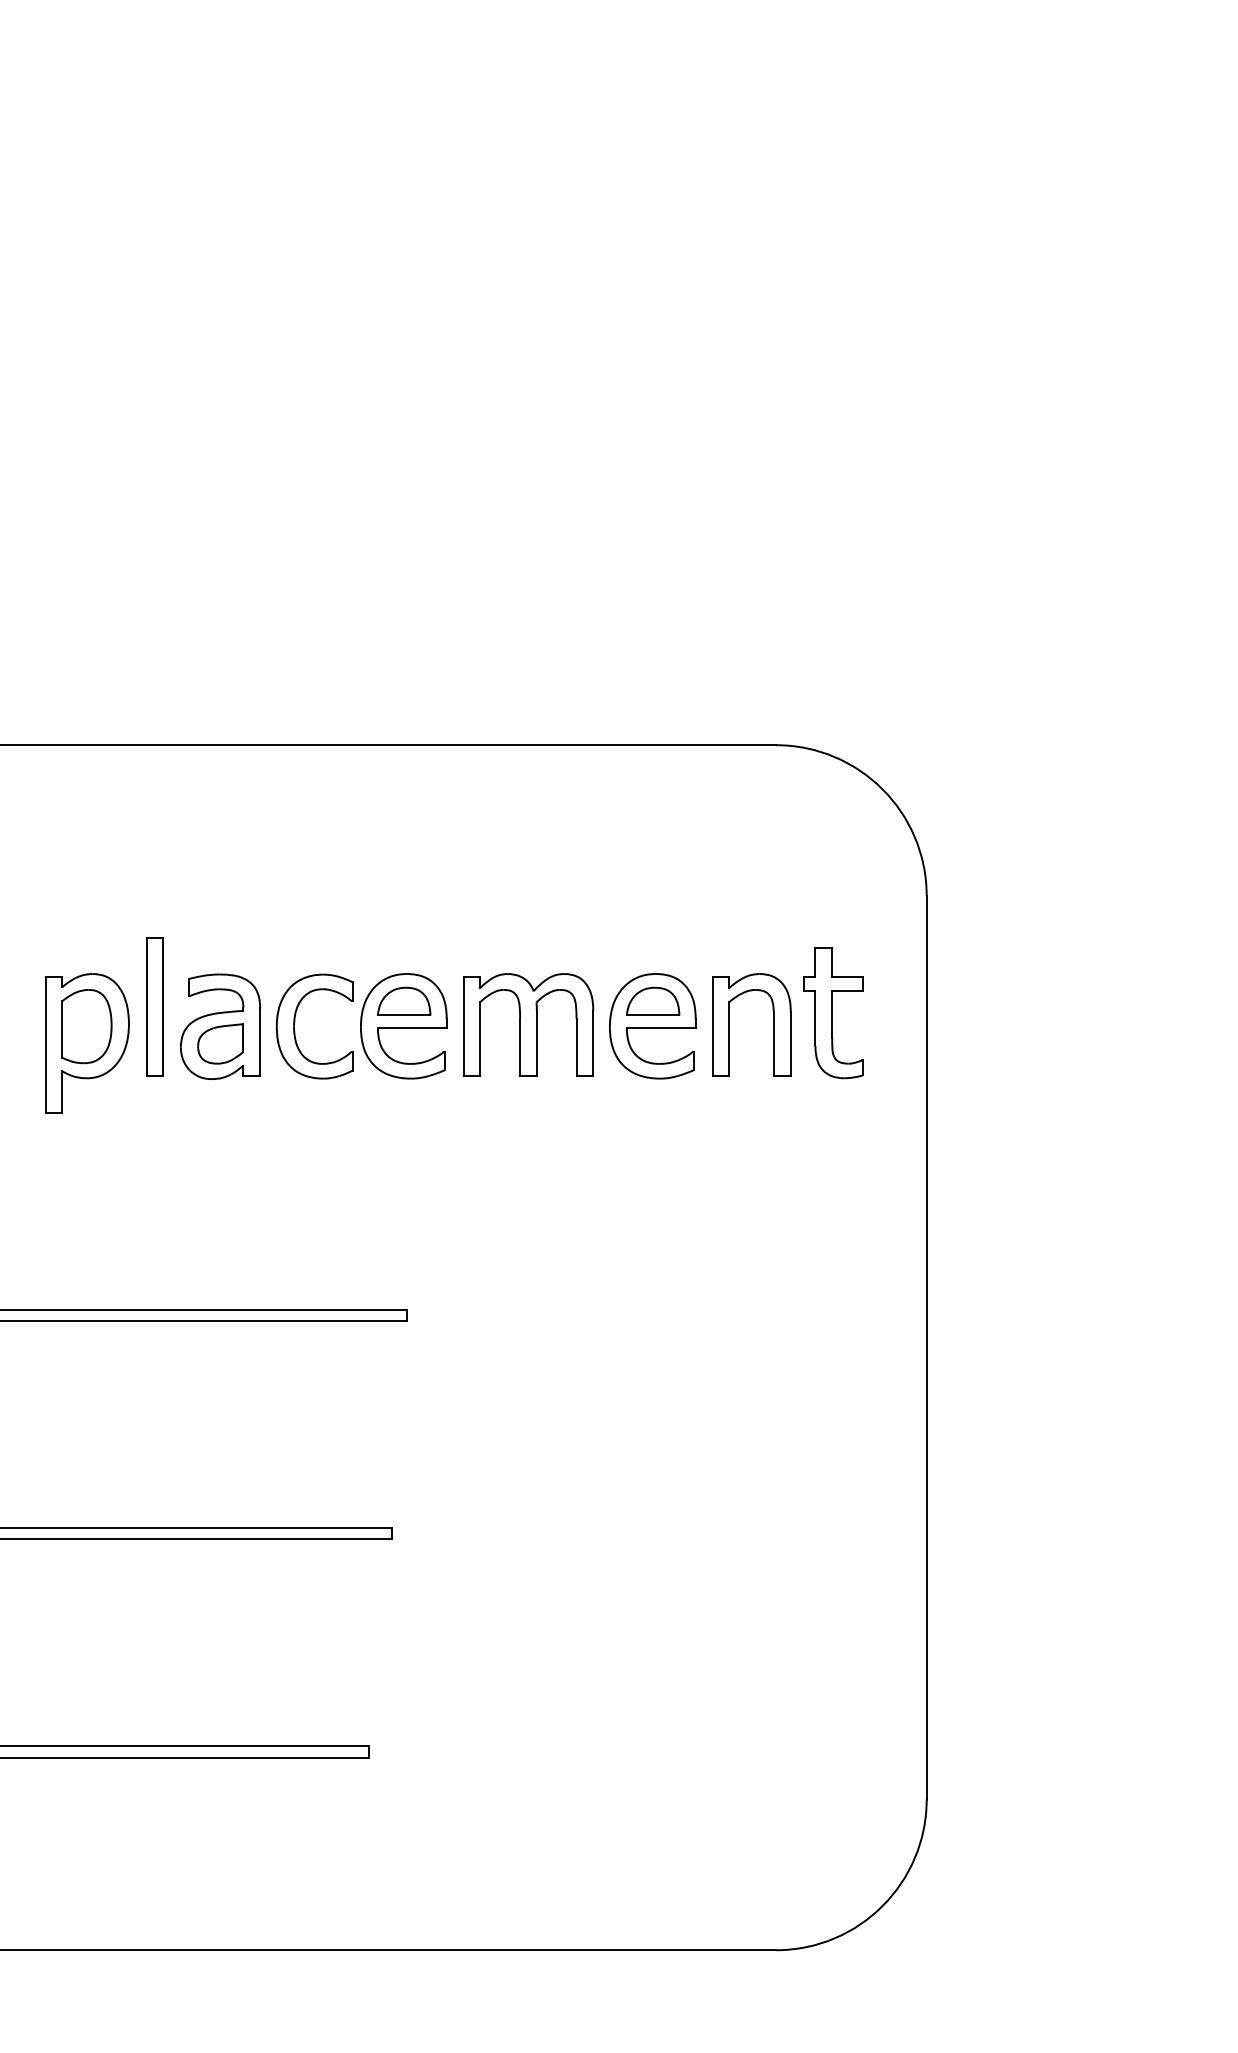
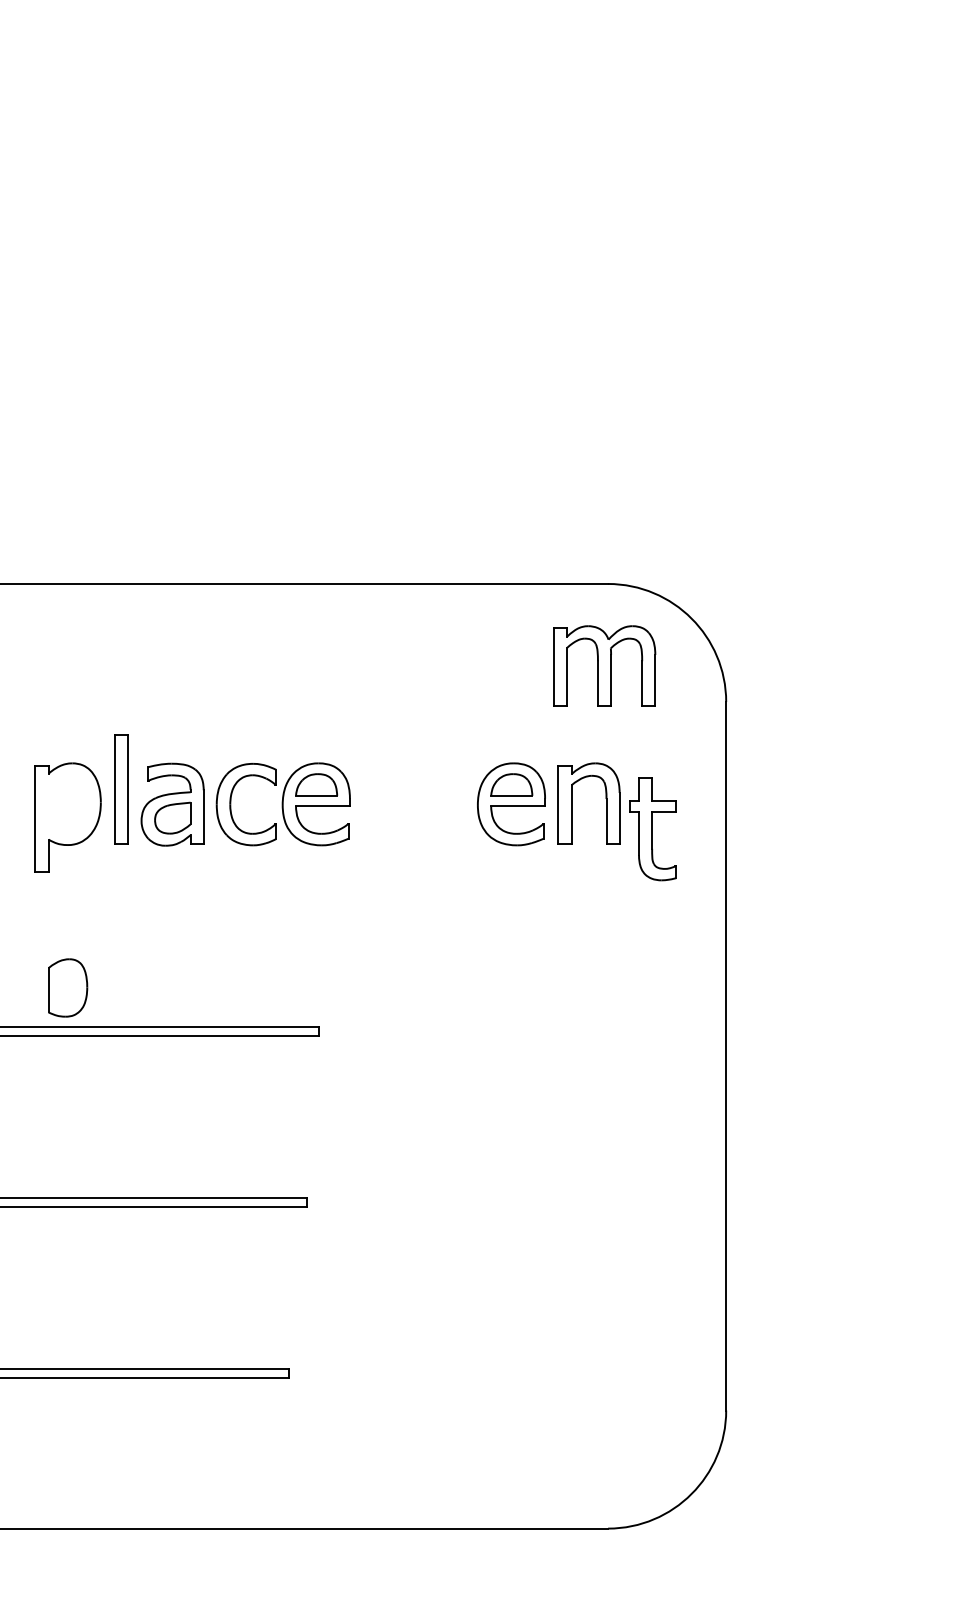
part: (833, 1013) -> (653, 829), moved
part: (528, 1024) -> (604, 665), moved
part: (86, 1026) -> (67, 987), moved

